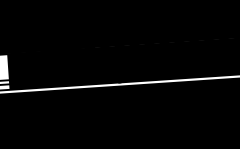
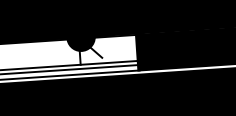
fill: (63, 67) -> (82, 55), removed

